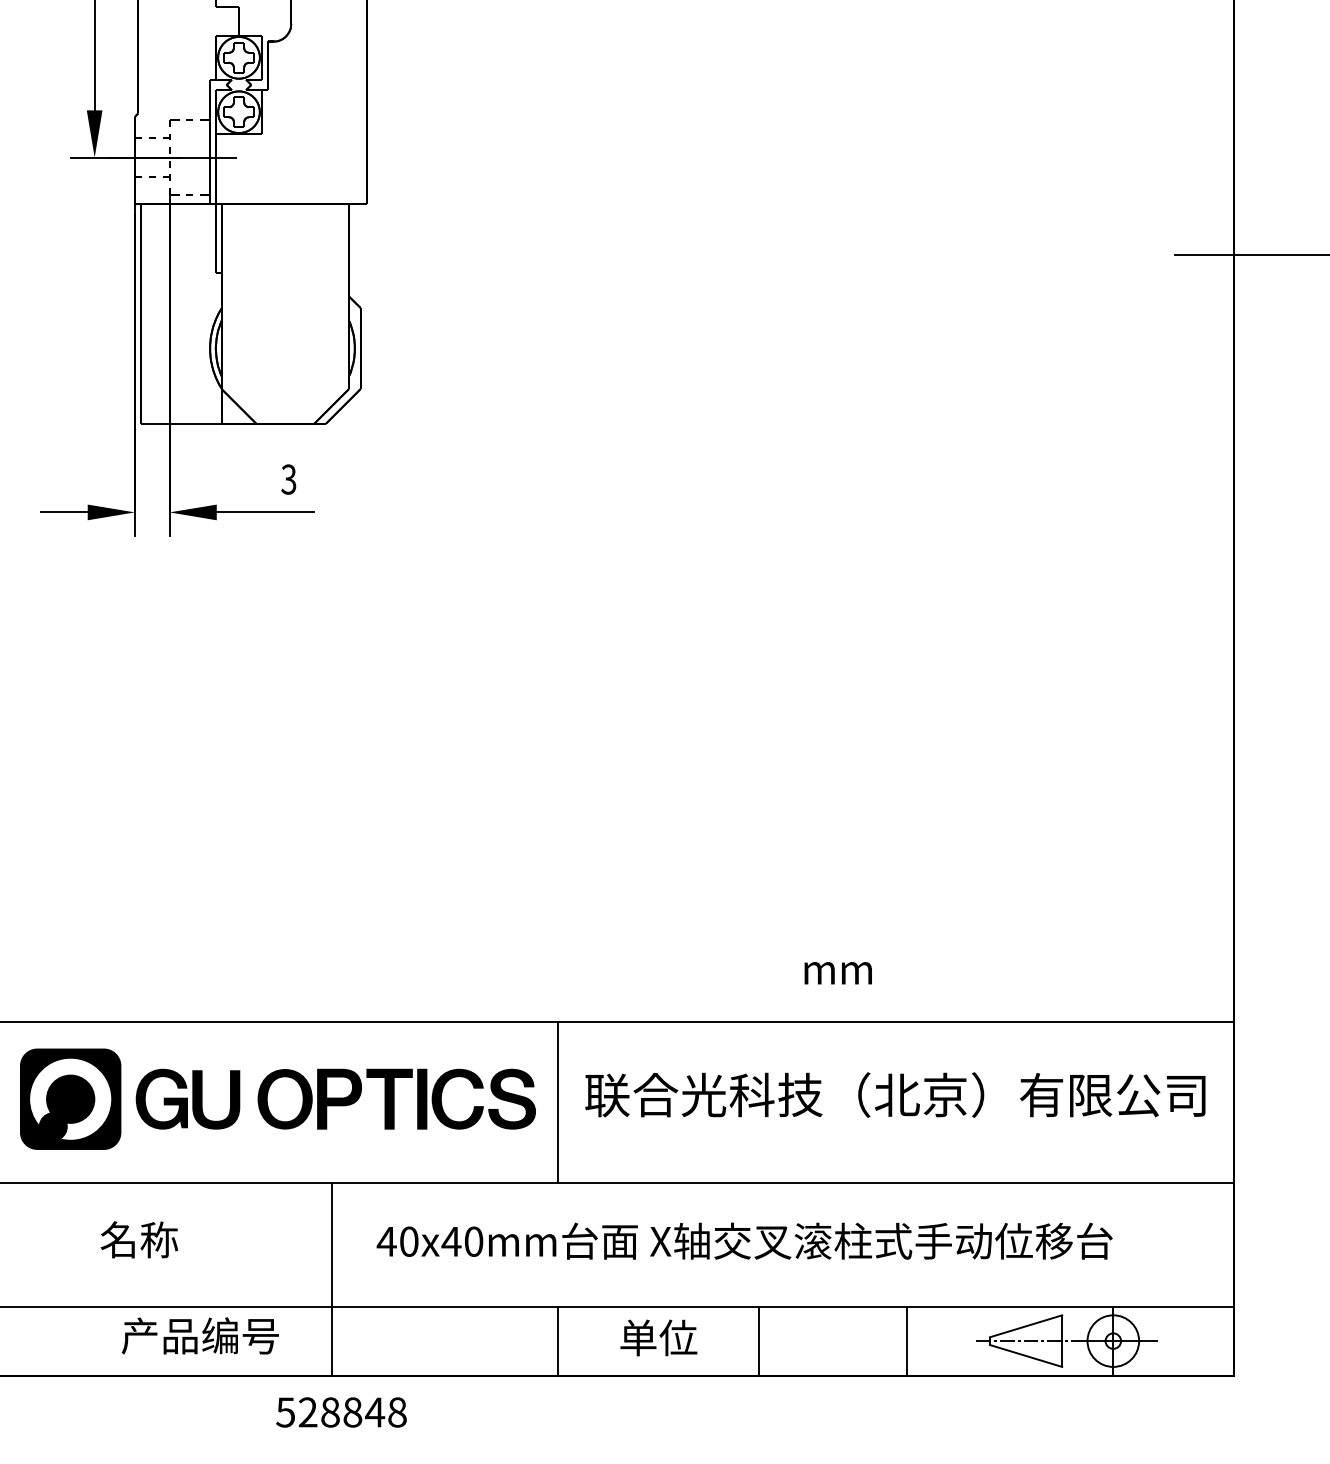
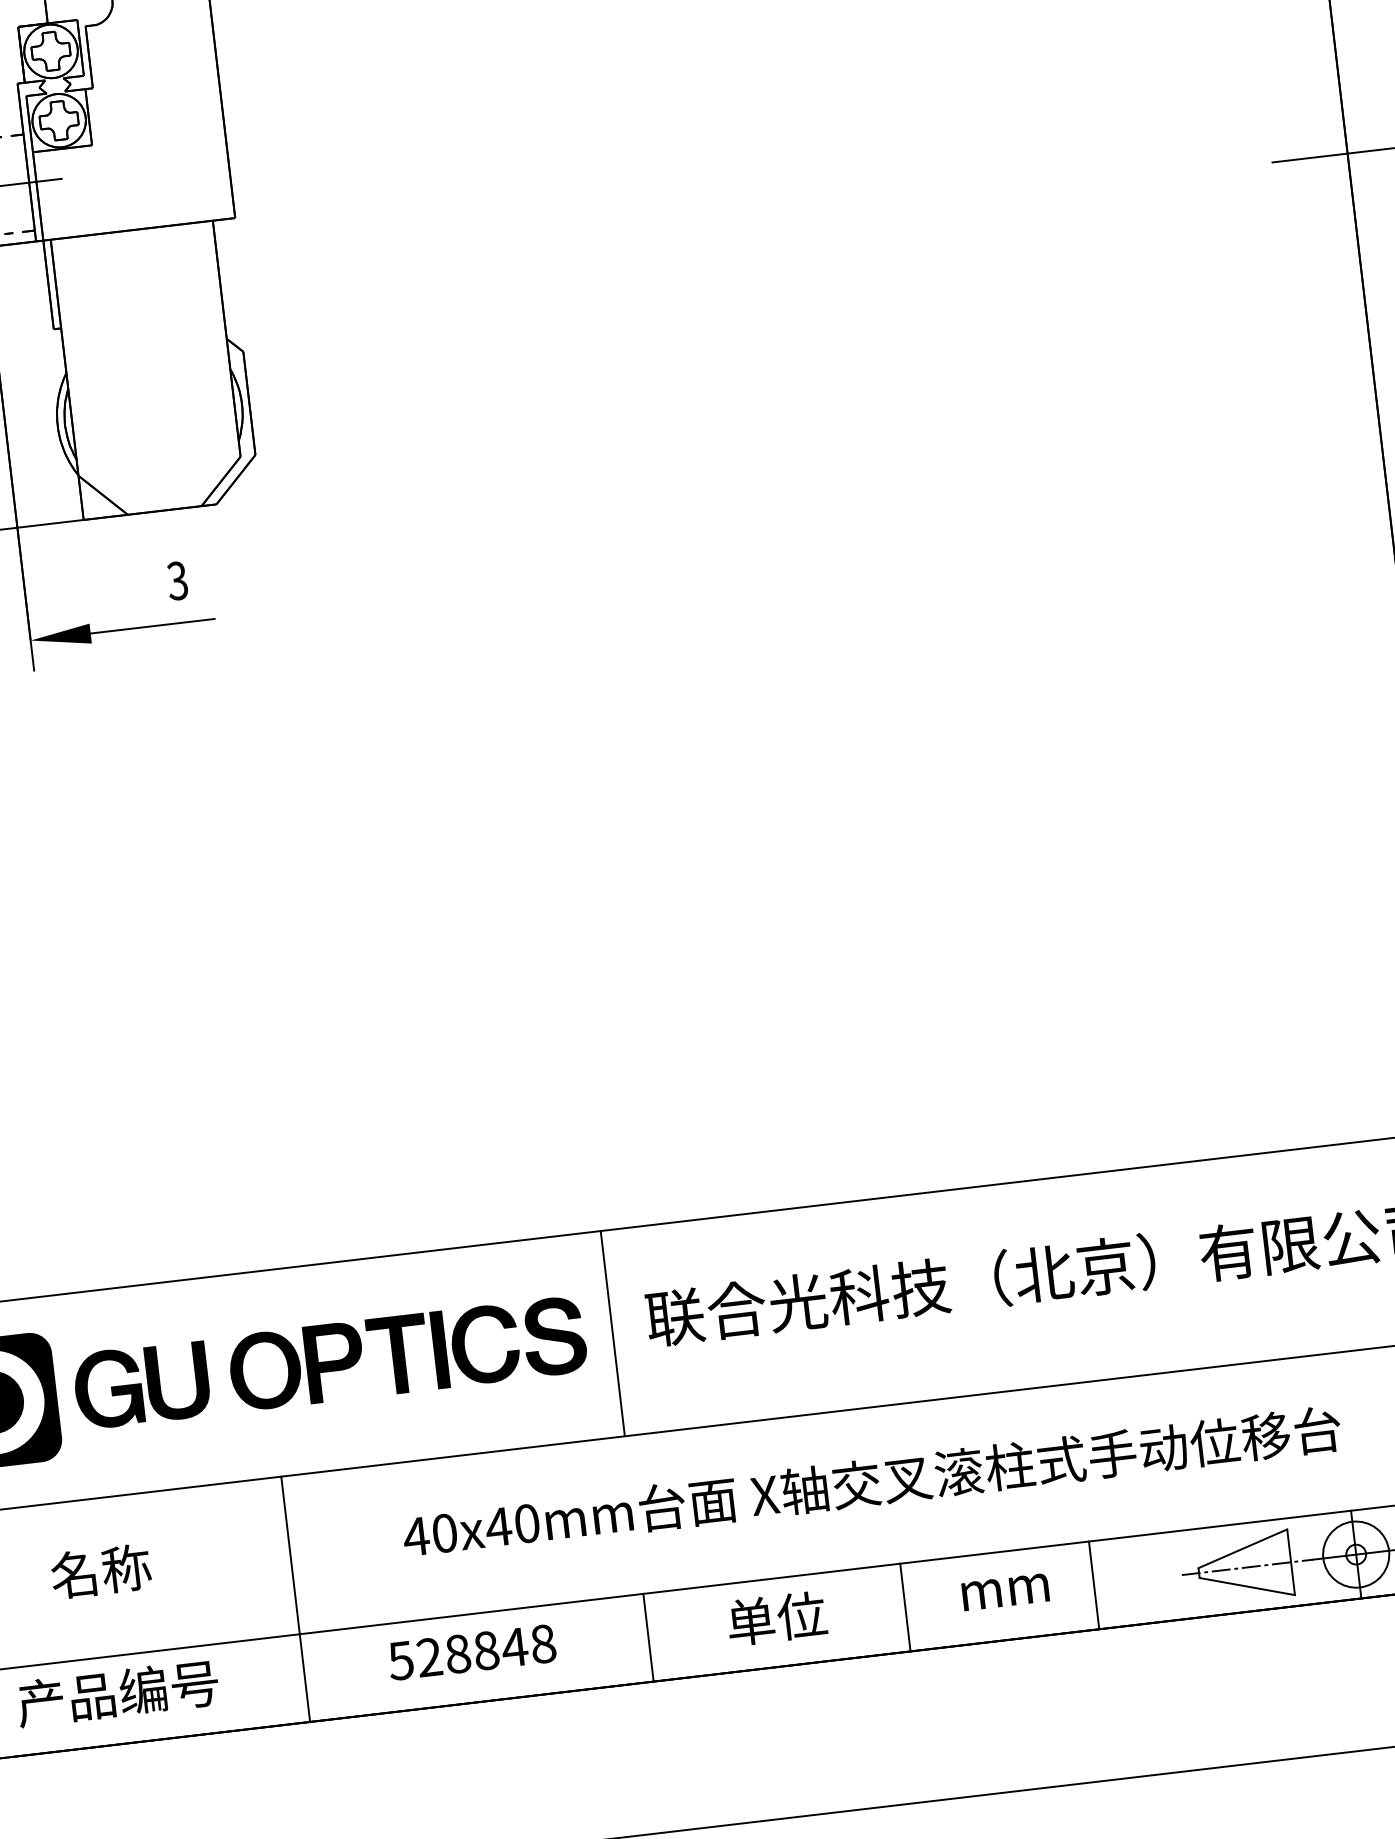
text: (837, 973) -> (1004, 1592), moved
line: (331, 1278) -> (295, 1598), moved
text: (199, 1335) -> (116, 1692), moved
text: (341, 1412) -> (472, 1652), moved

